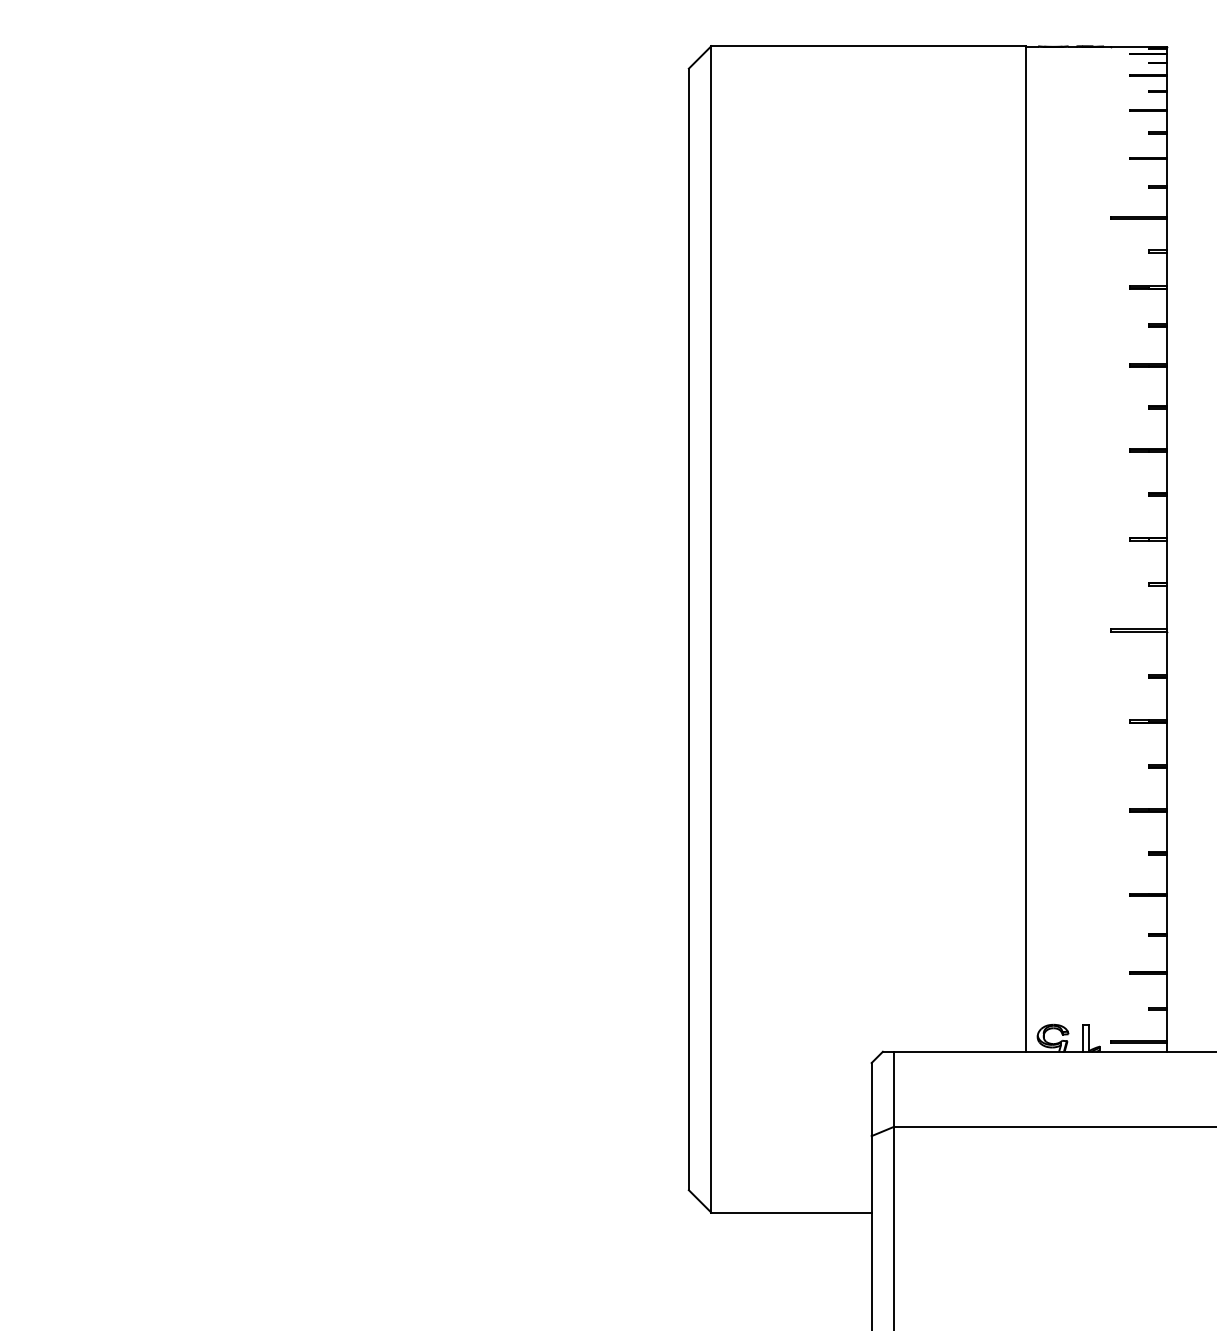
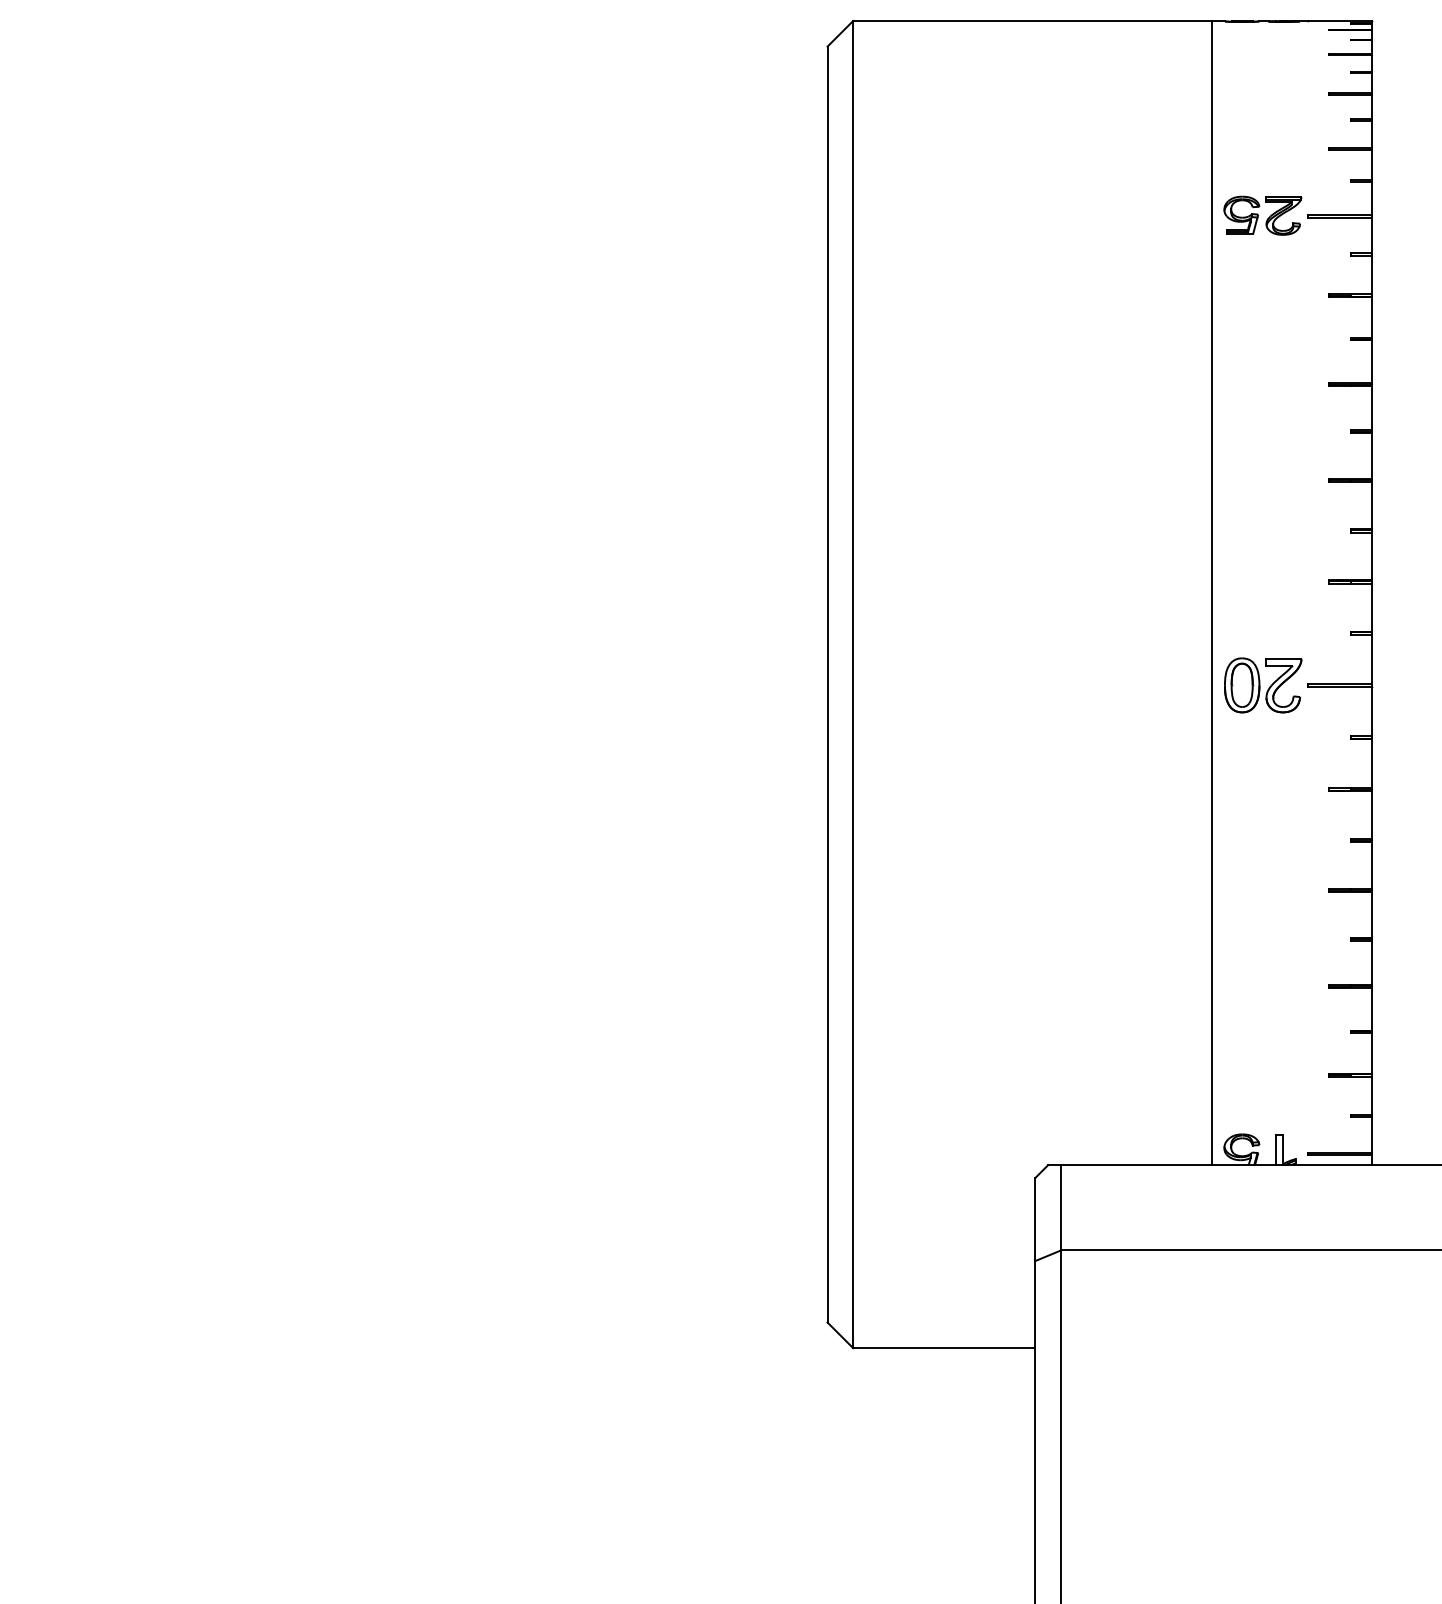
part: (1071, 217) -> (1262, 215), added
part: (1072, 630) -> (1263, 685), added

